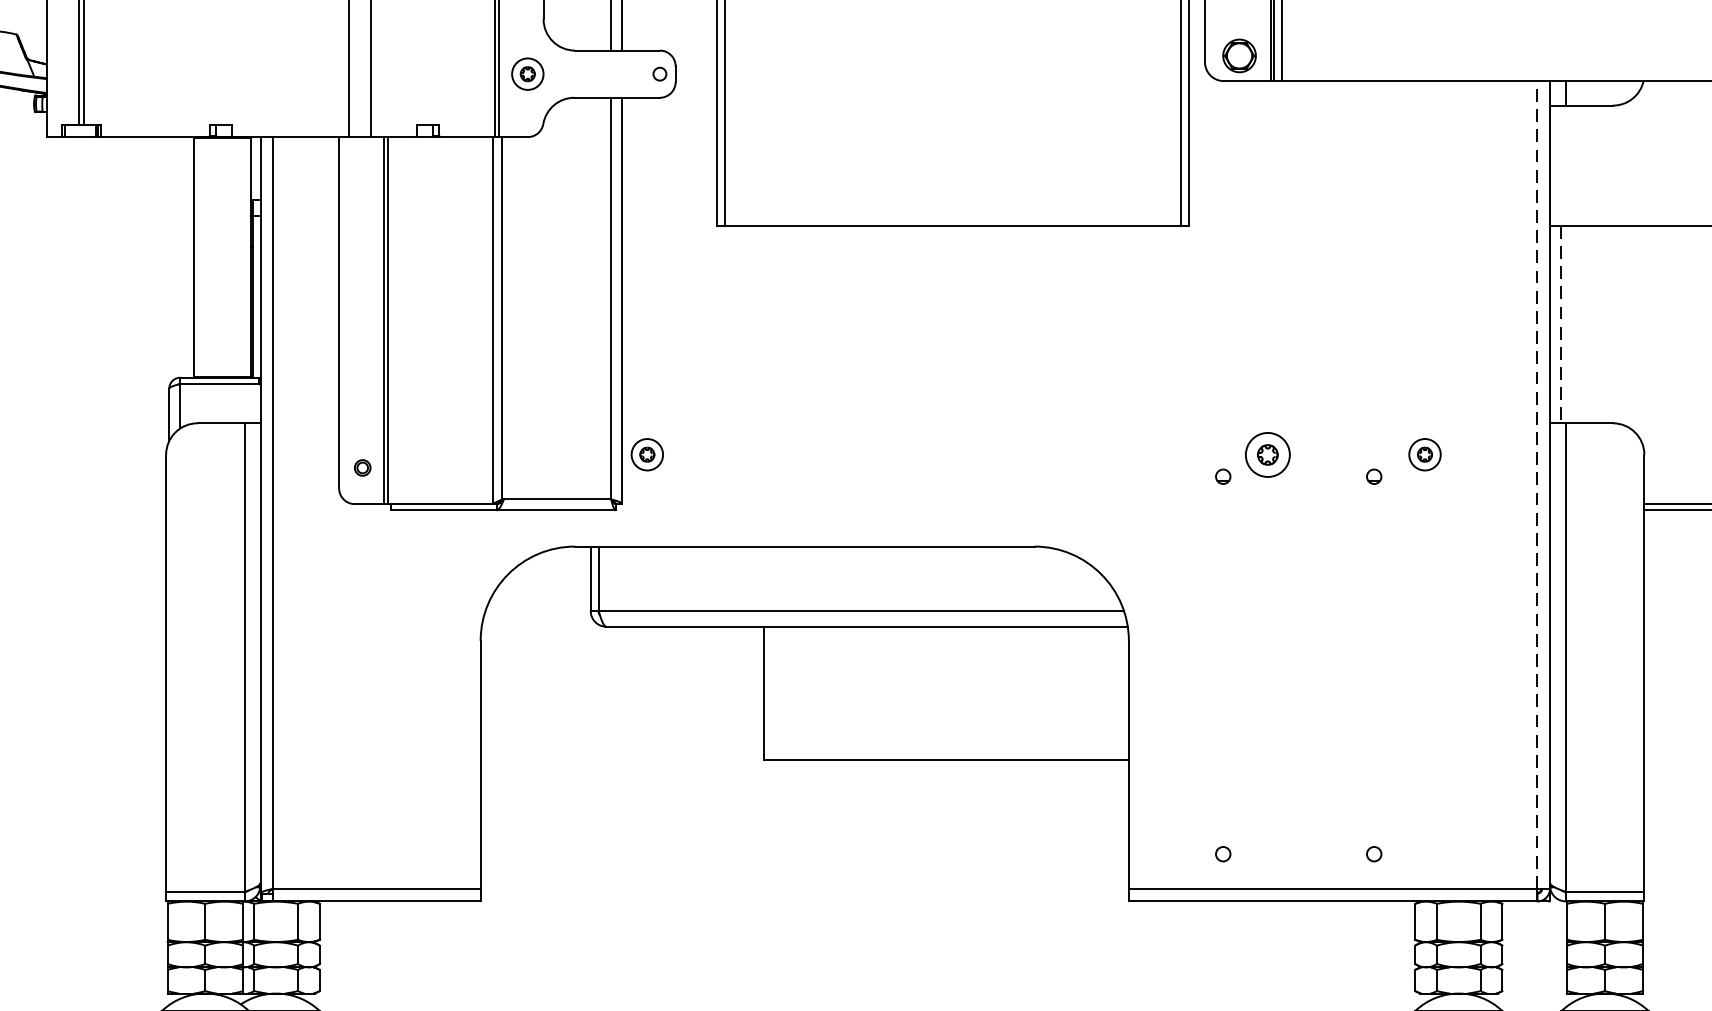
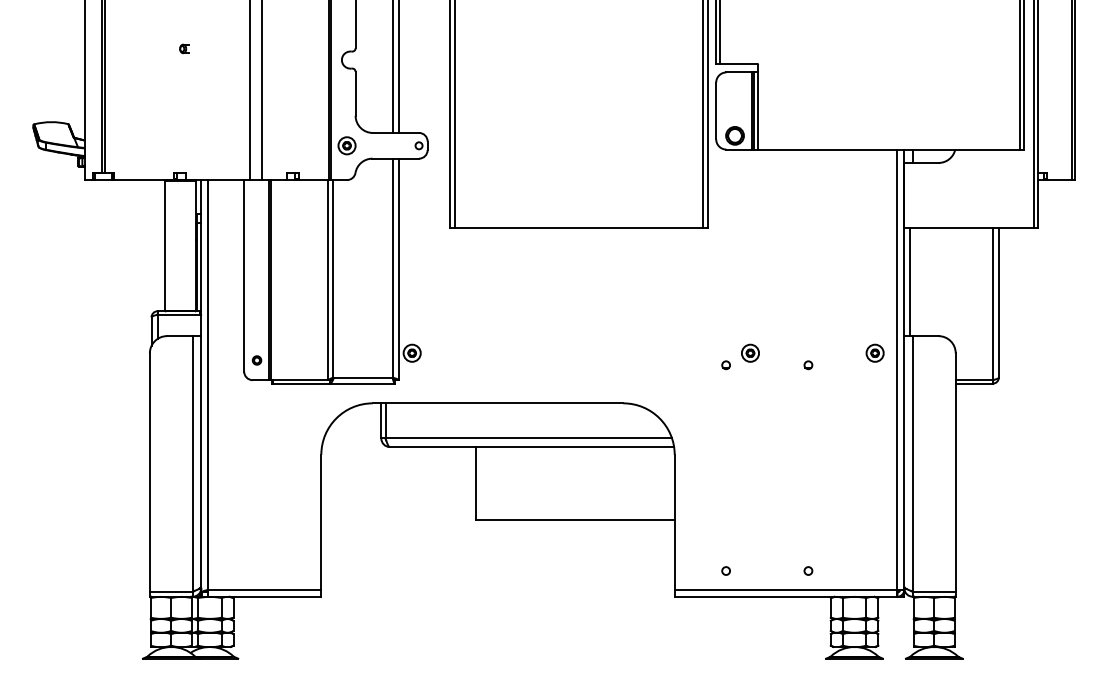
line: (1561, 324) -> (910, 282), dashed -> solid
part: (1267, 453) -> (750, 352), size x0.71
part: (1423, 453) -> (874, 352), moved
line: (1537, 484) -> (897, 369), dashed -> solid

